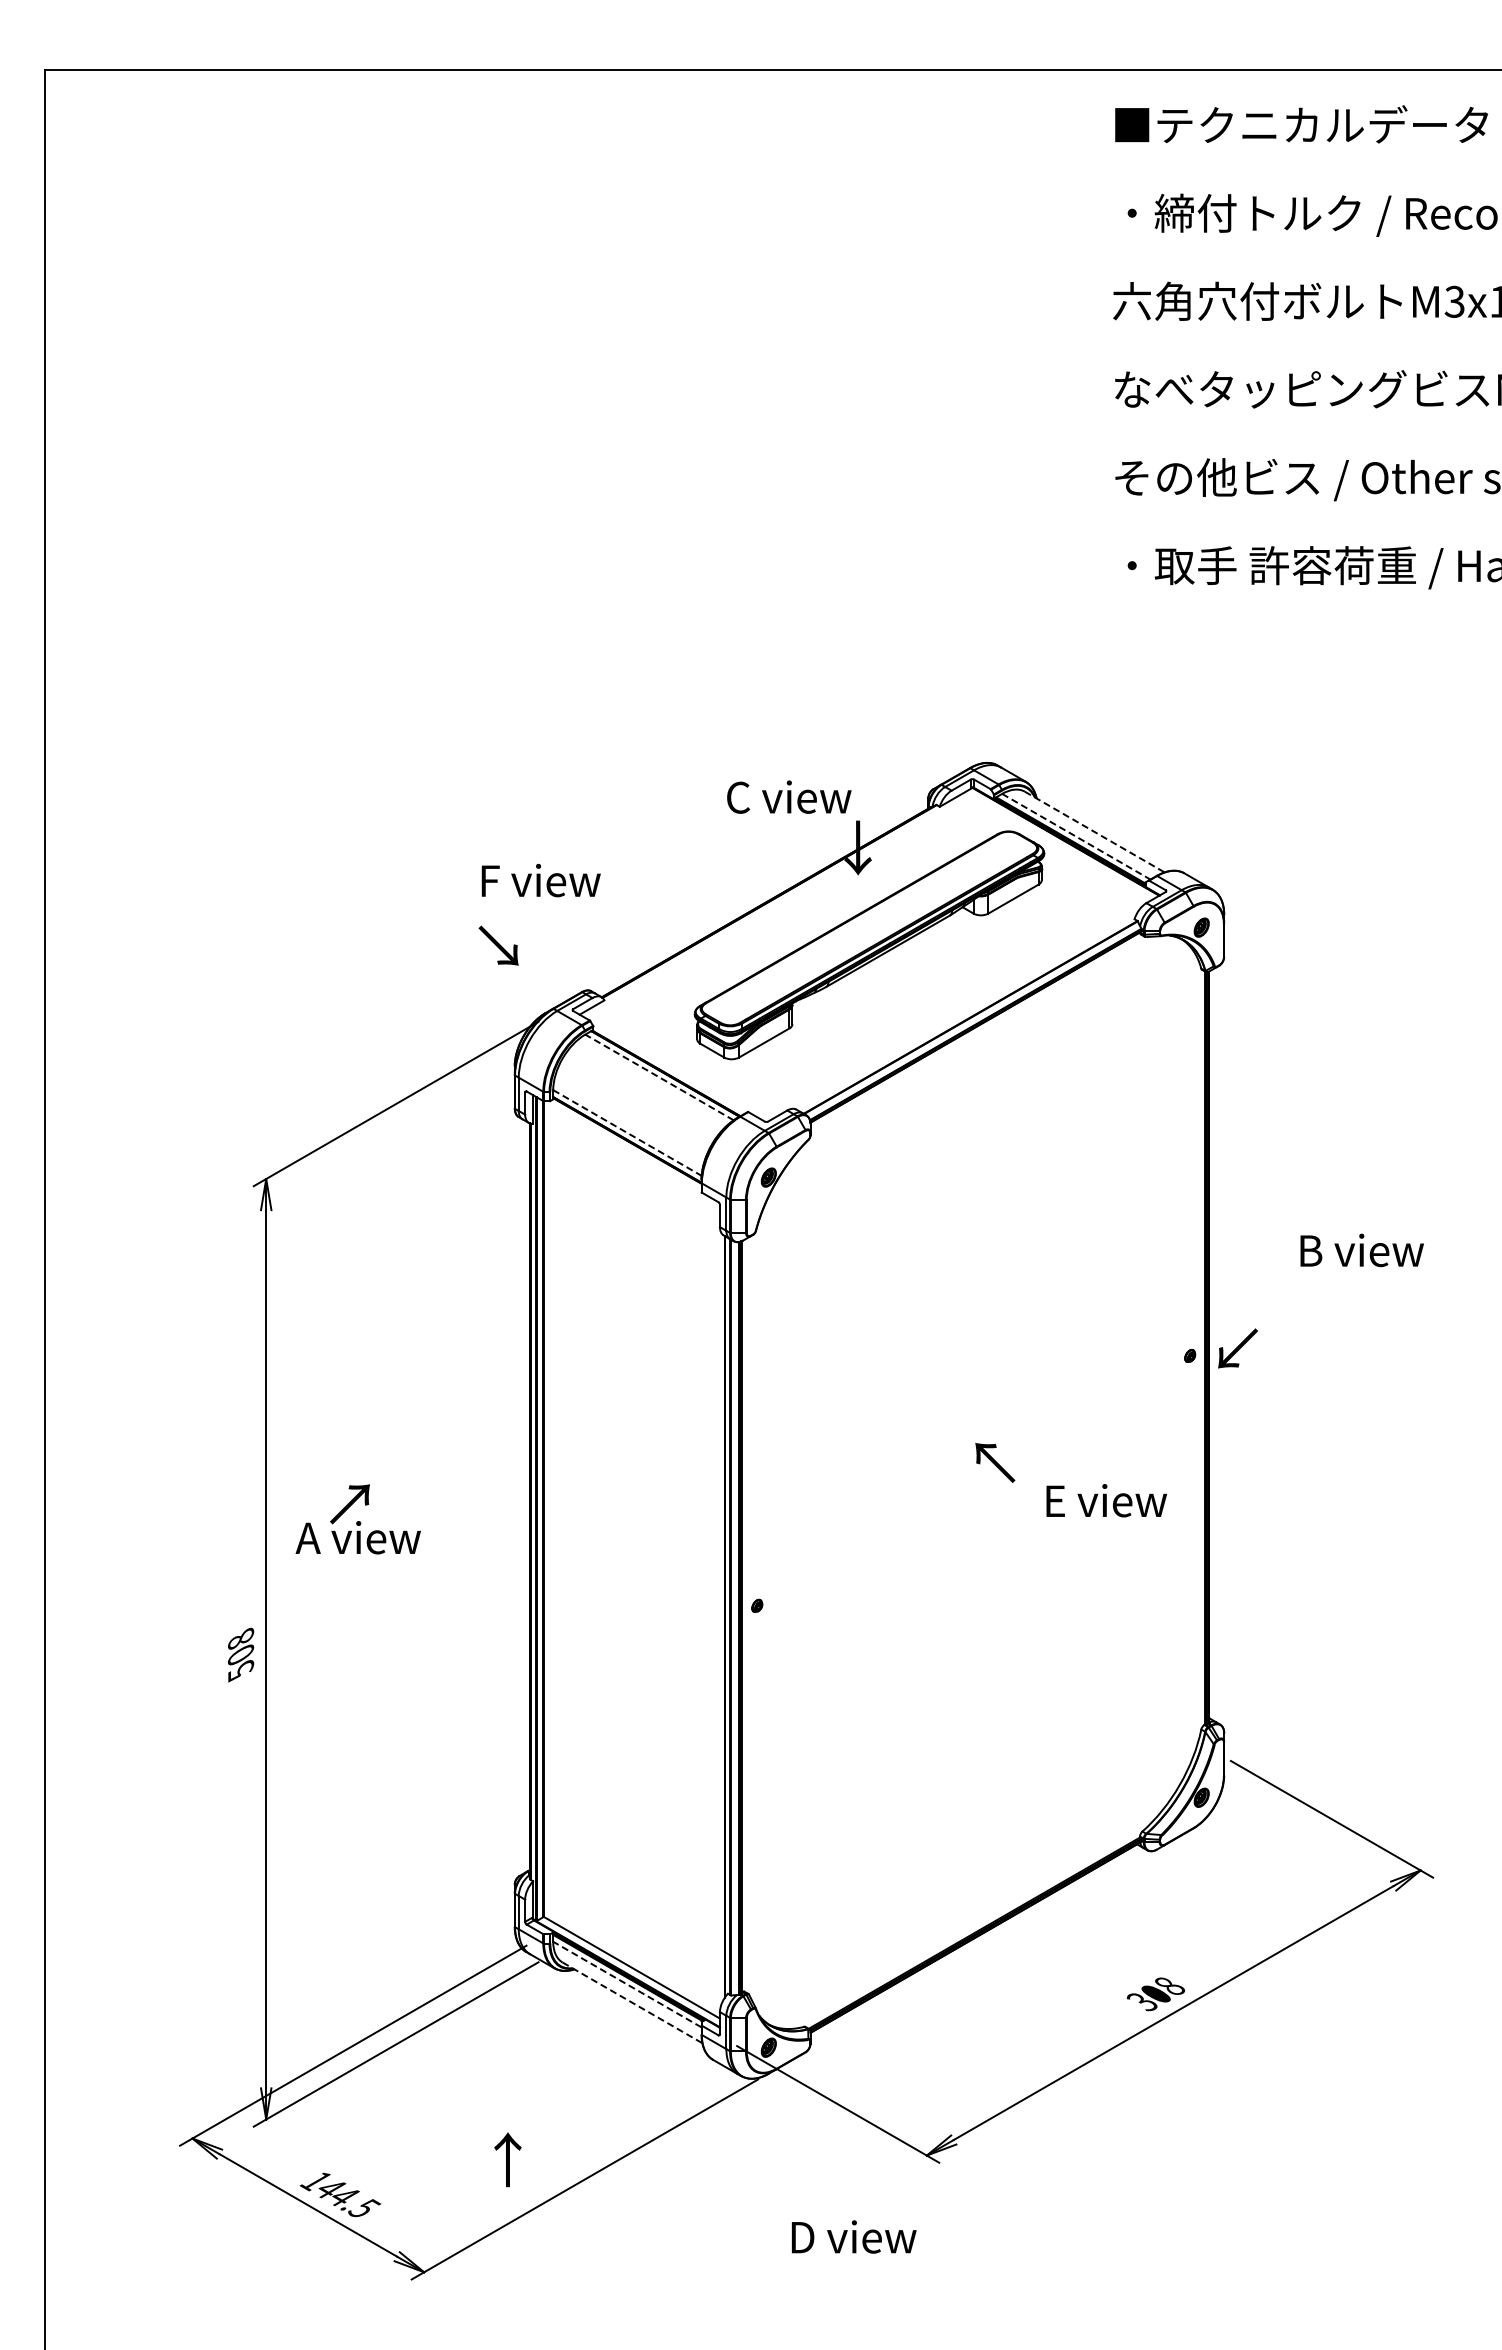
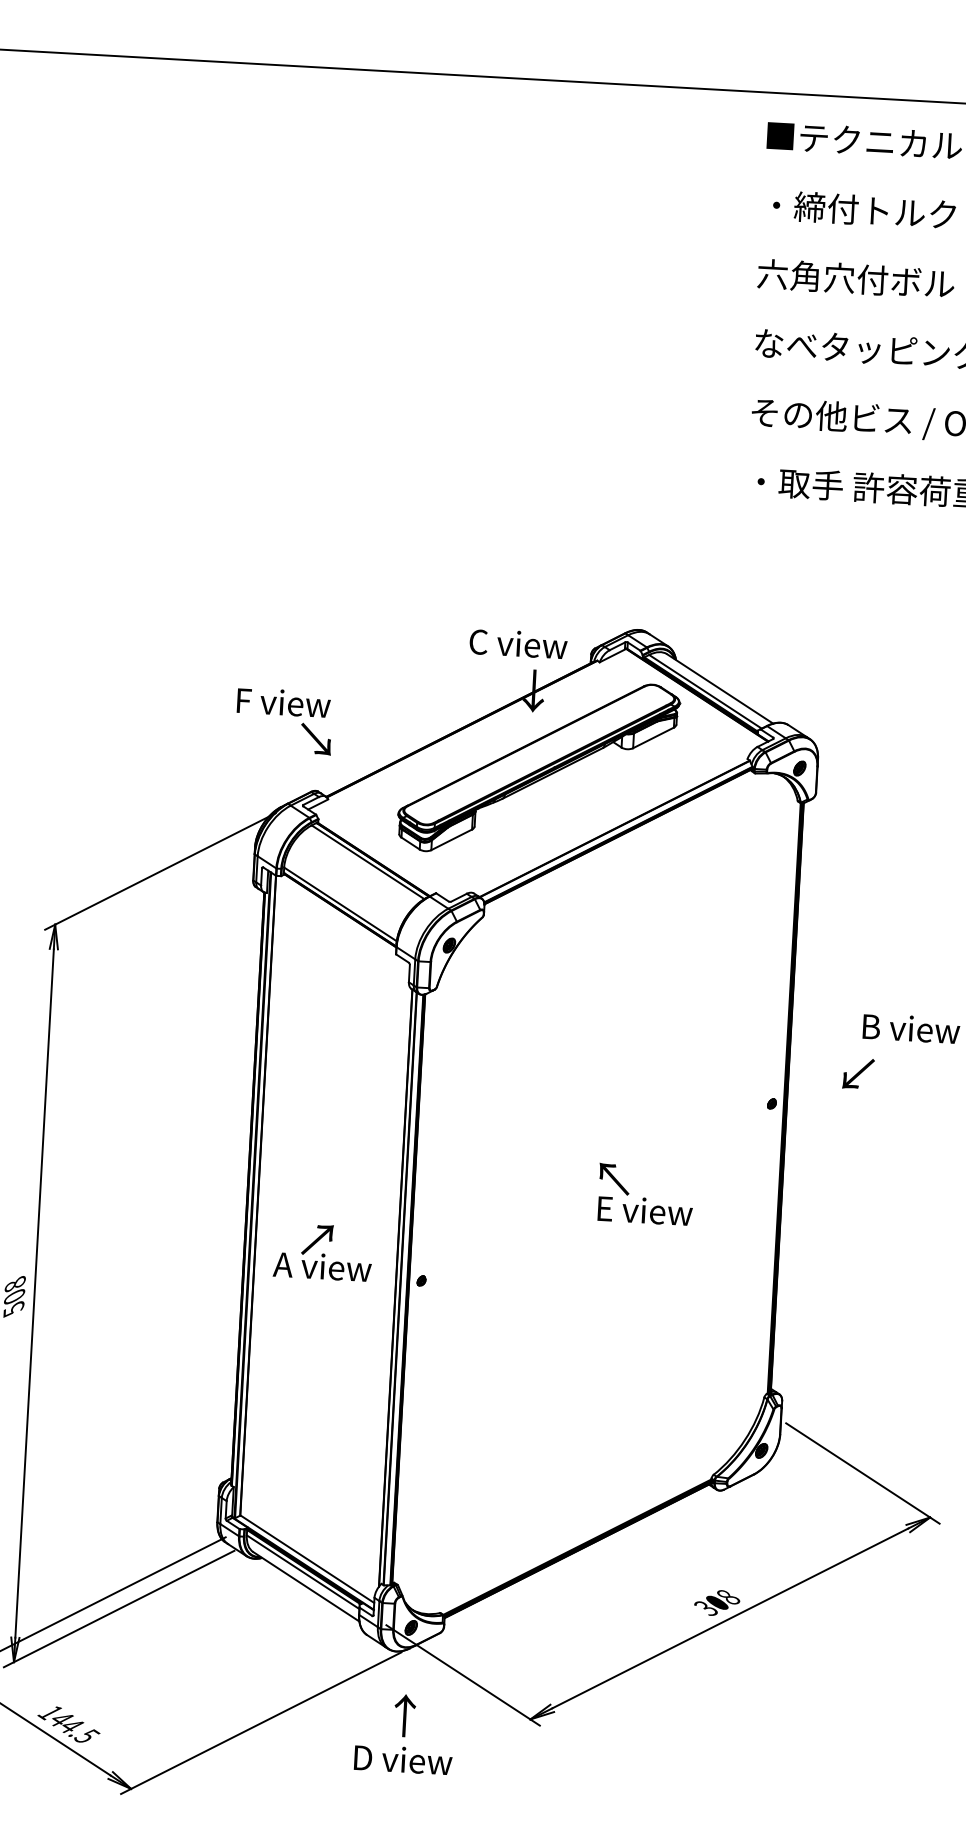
text: (789, 796) -> (518, 643), moved
line: (1094, 832) -> (719, 689), dashed -> solid
line: (1076, 836) -> (705, 691), dashed -> solid
text: (498, 945) -> (315, 739), moved
line: (659, 1077) -> (368, 862), dashed -> solid
line: (627, 1133) -> (340, 904), dashed -> solid
text: (1237, 1348) -> (858, 1073), moved
text: (1106, 1500) -> (645, 1210), moved
text: (357, 1519) -> (322, 1252), moved
line: (627, 1984) -> (303, 1572), dashed -> solid
line: (632, 2002) -> (306, 1586), dashed -> solid
text: (507, 2159) -> (404, 1715), moved
text: (853, 2236) -> (402, 1759), moved

